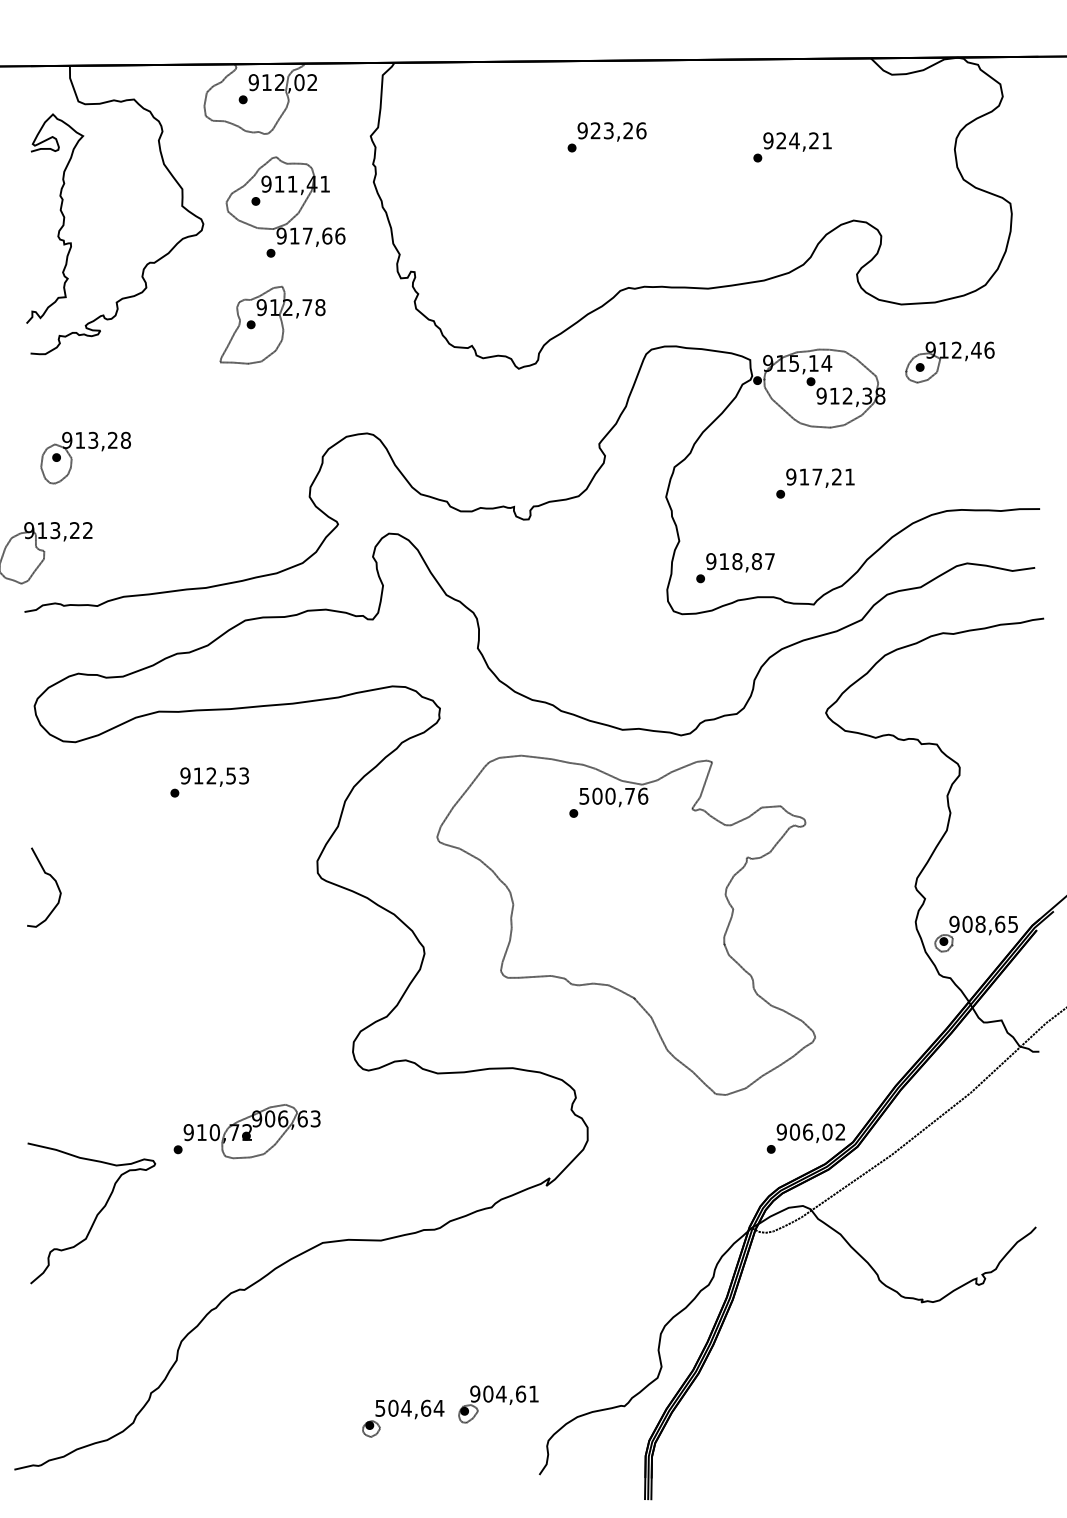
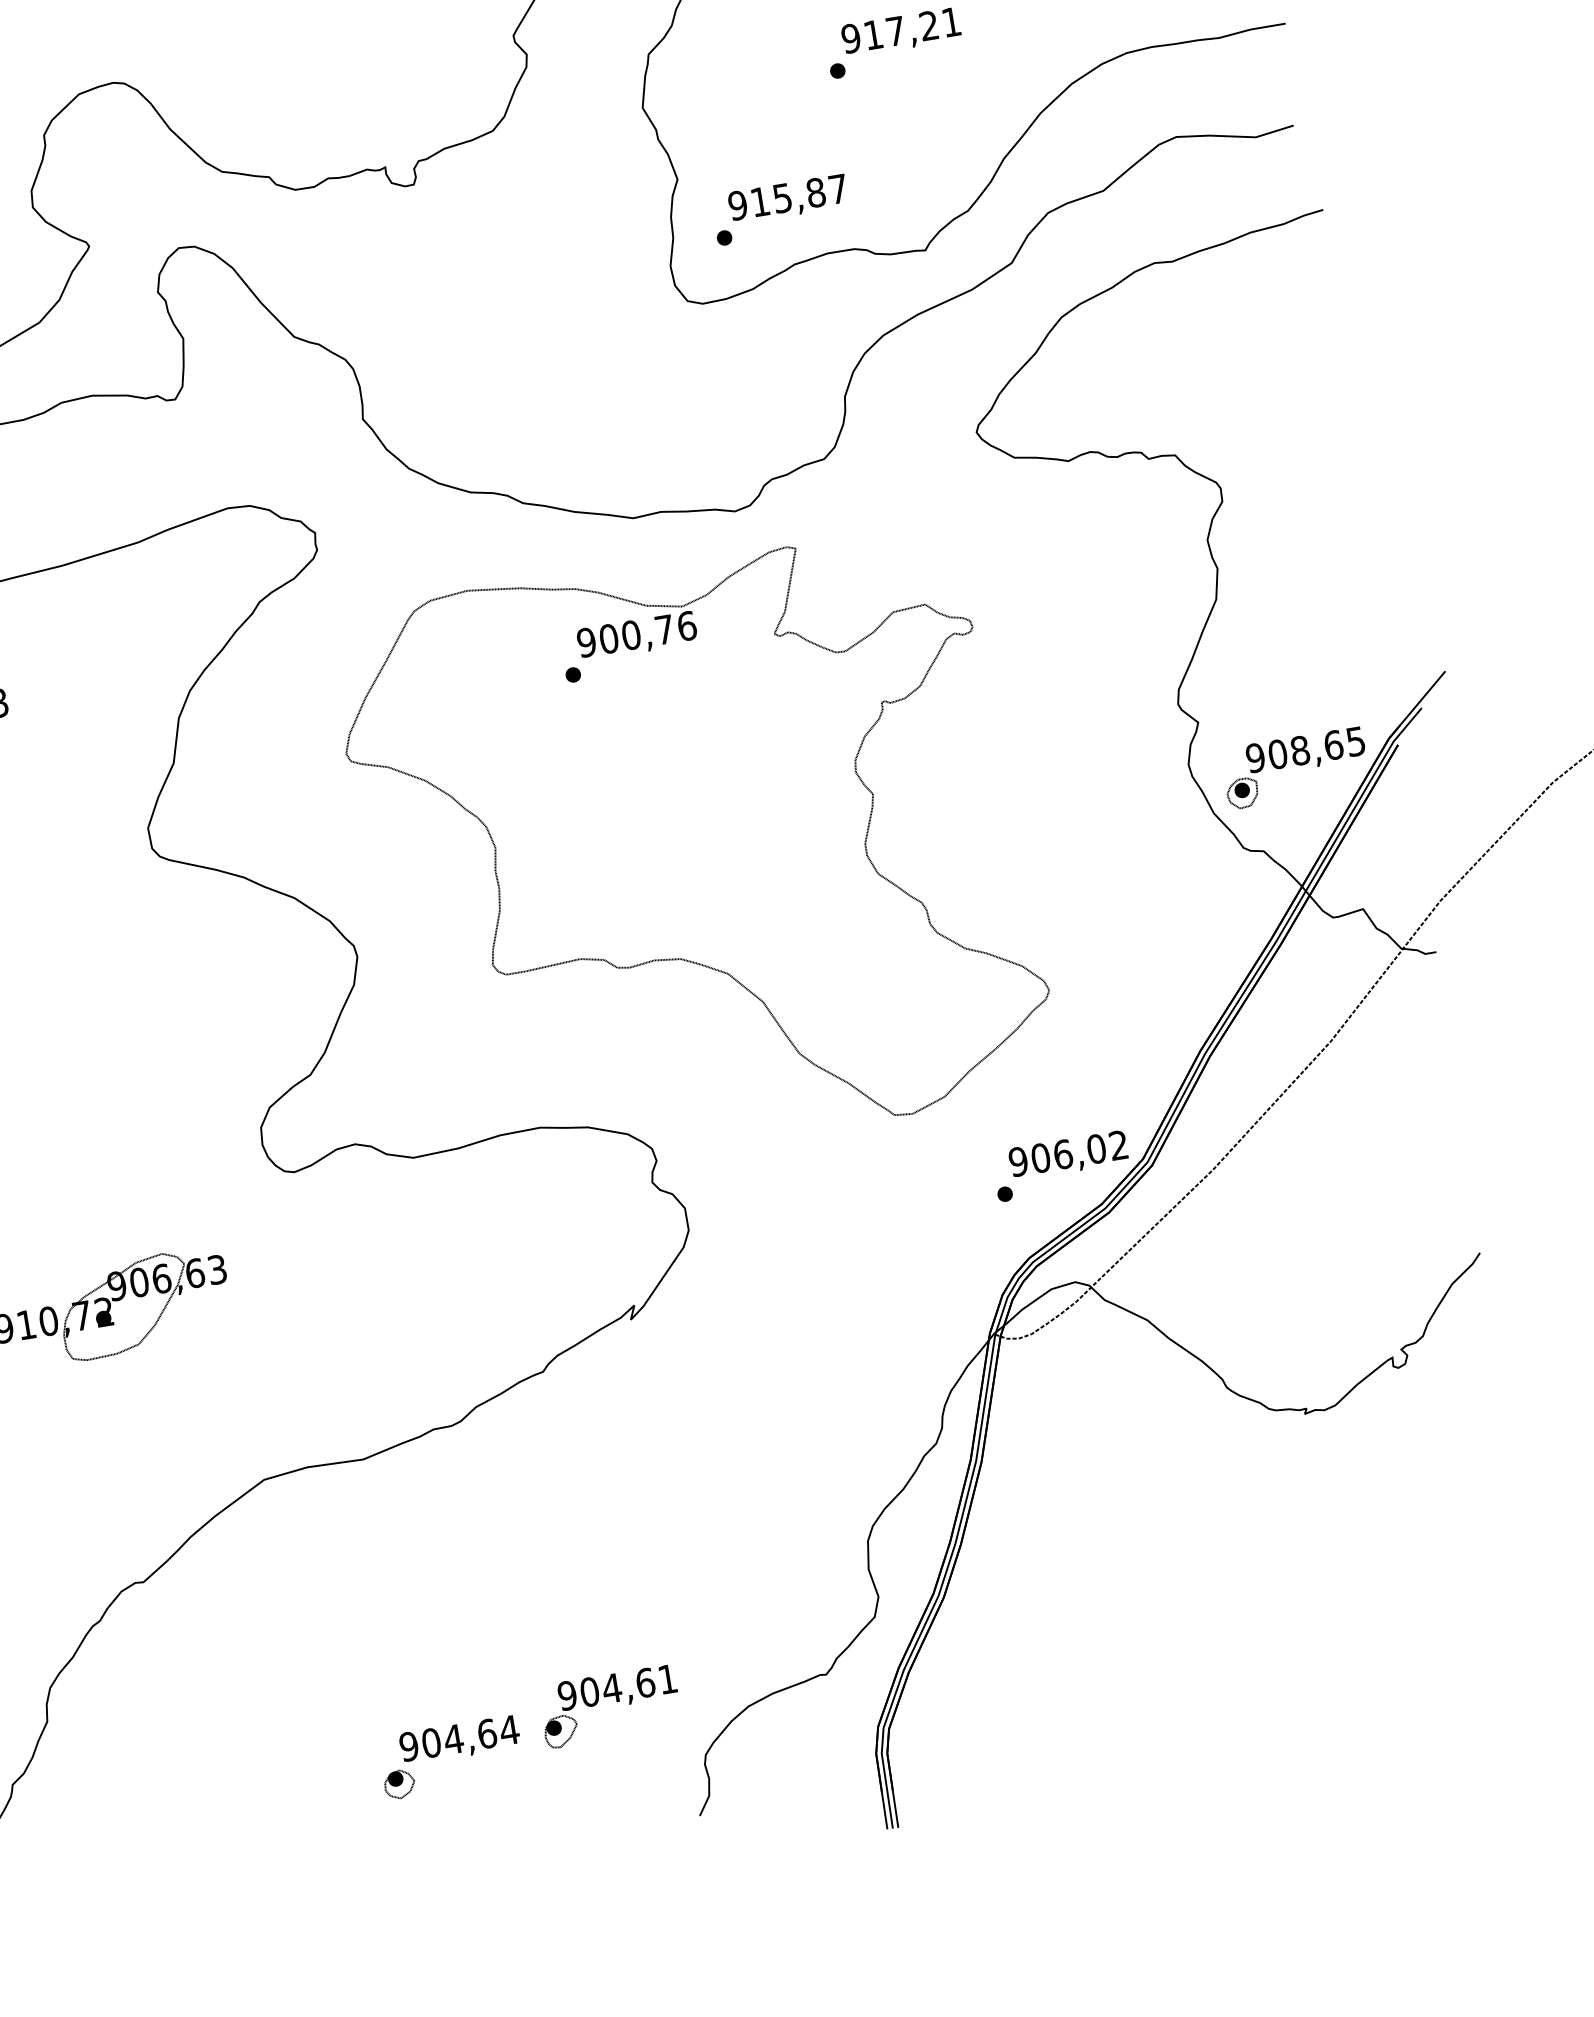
text: (737, 561) -> (782, 198), 918,87 -> 915,87
text: (584, 795) -> (586, 641), 500,76 -> 900,76
text: (380, 1407) -> (409, 1745), 504,64 -> 904,64

